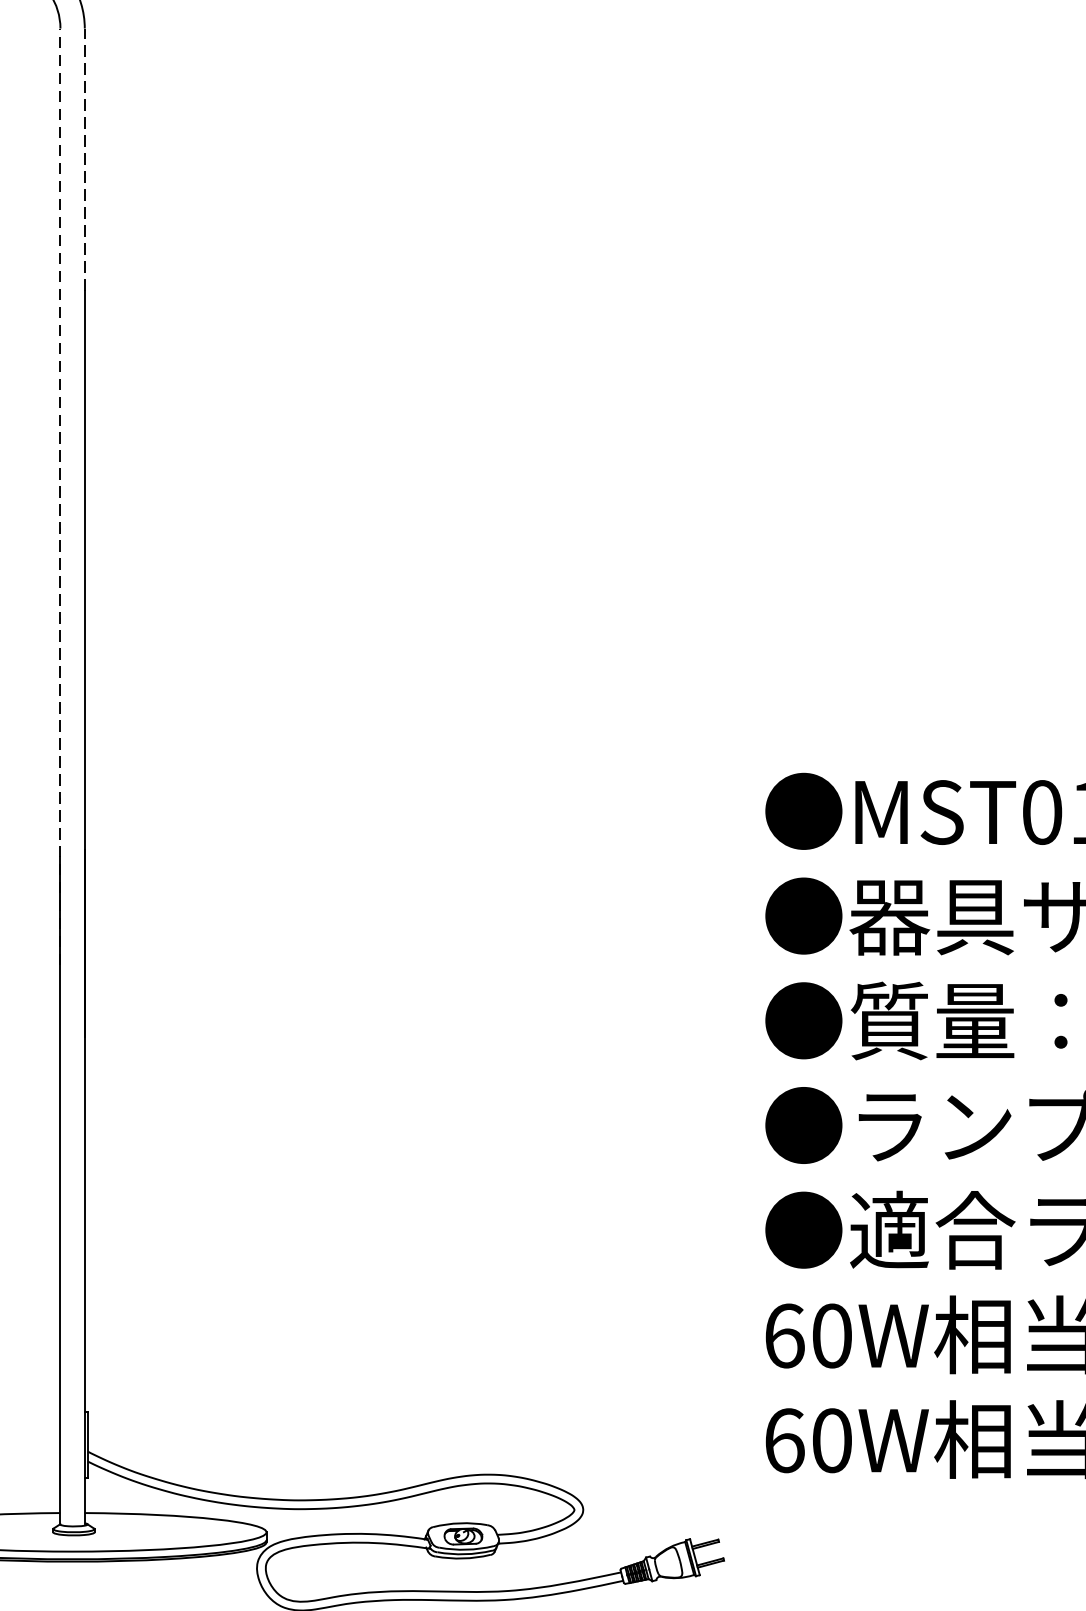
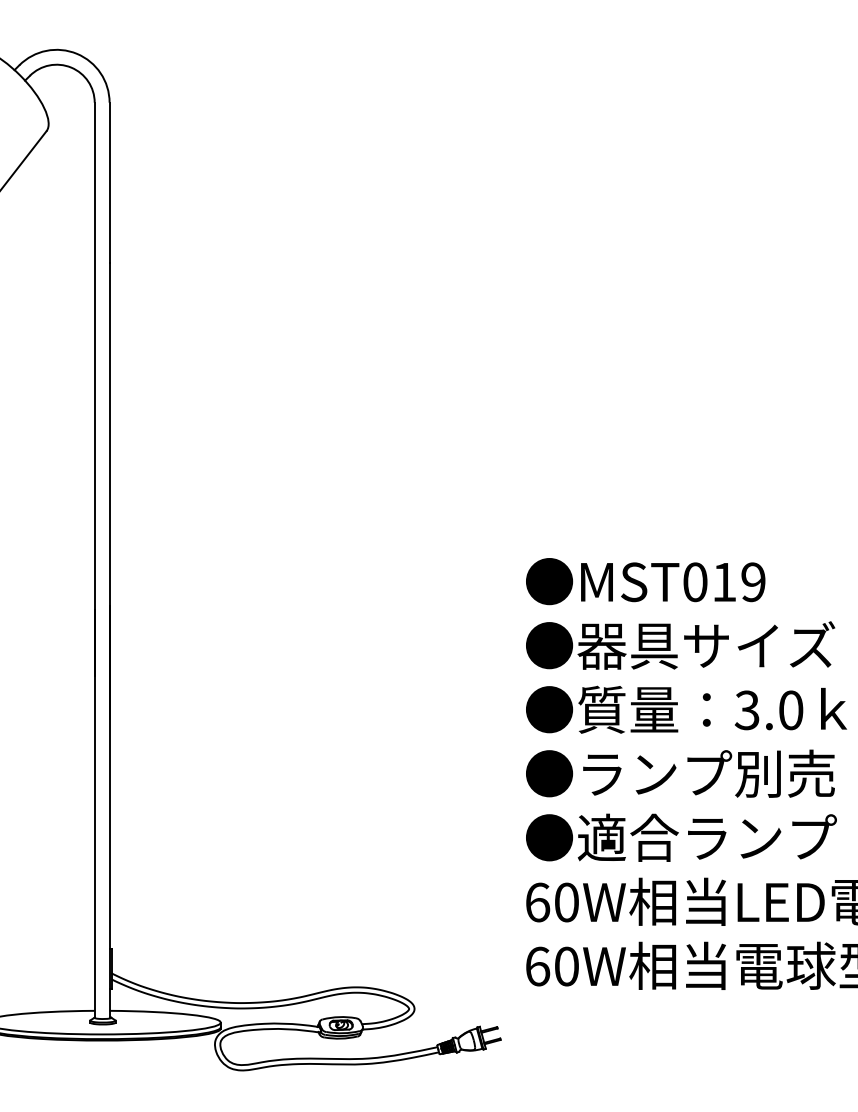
line: (84, 159) -> (109, 182), dashed -> solid
line: (60, 497) -> (94, 389), dashed -> solid

